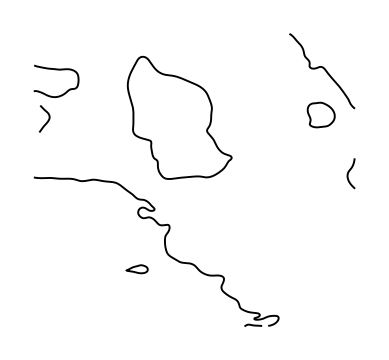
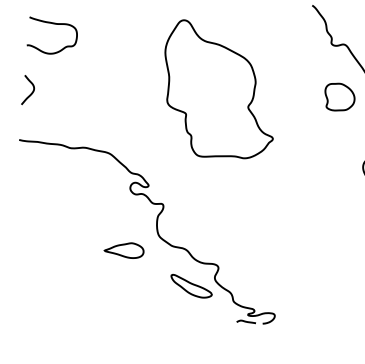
part: (179, 117) -> (219, 90), moved
curve: (47, 120) -> (31, 92), moved
part: (136, 268) -> (123, 248), size x1.67
part: (200, 297) -> (191, 286), added

